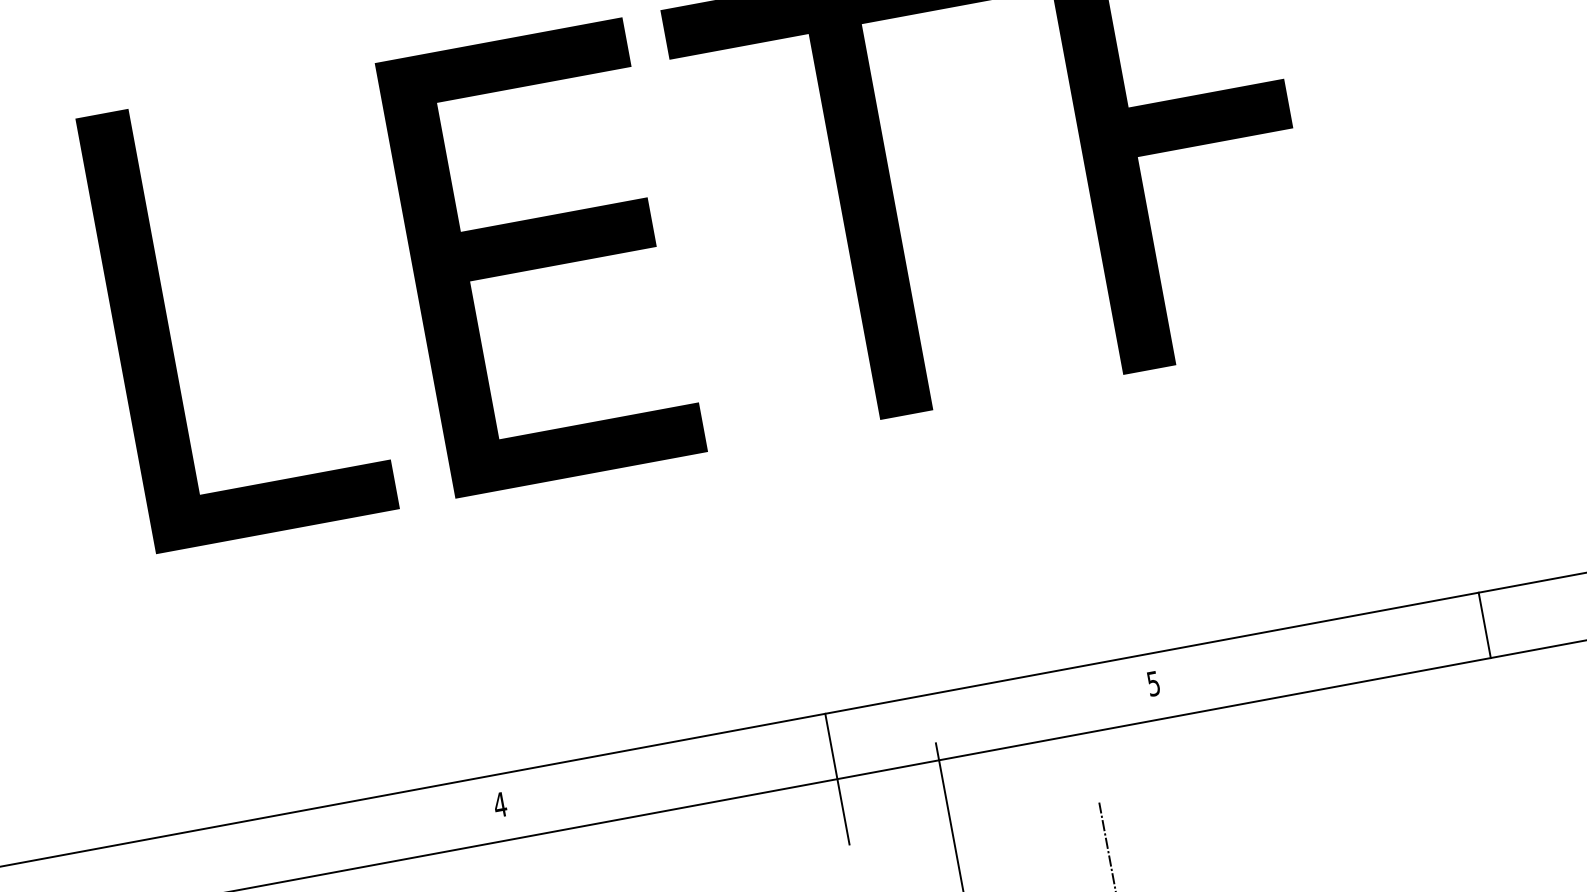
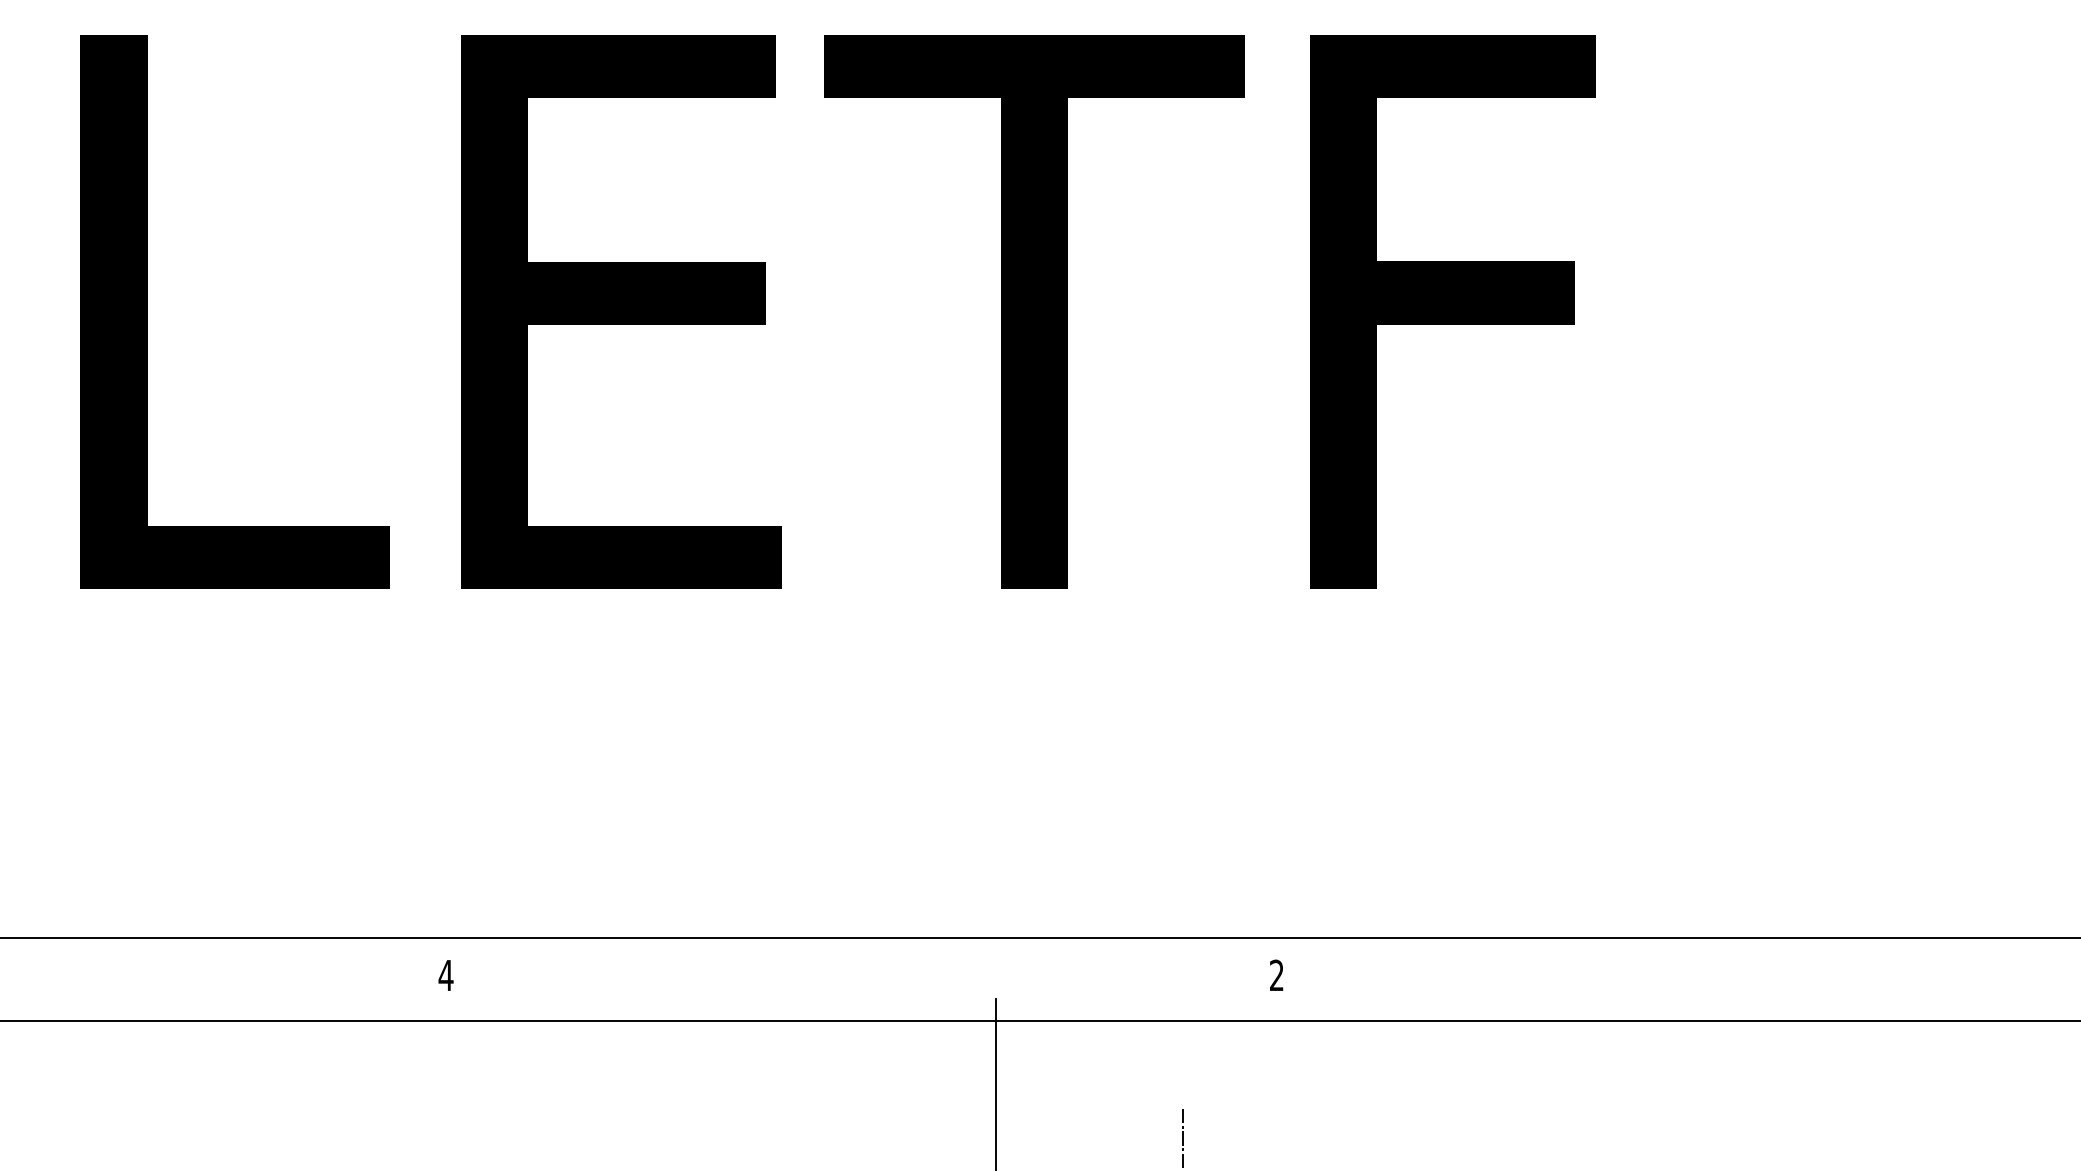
line: (1484, 624) -> (1697, 978), removed
text: (1153, 683) -> (1276, 975), 5 -> 2
line: (837, 778) -> (866, 1020), removed

